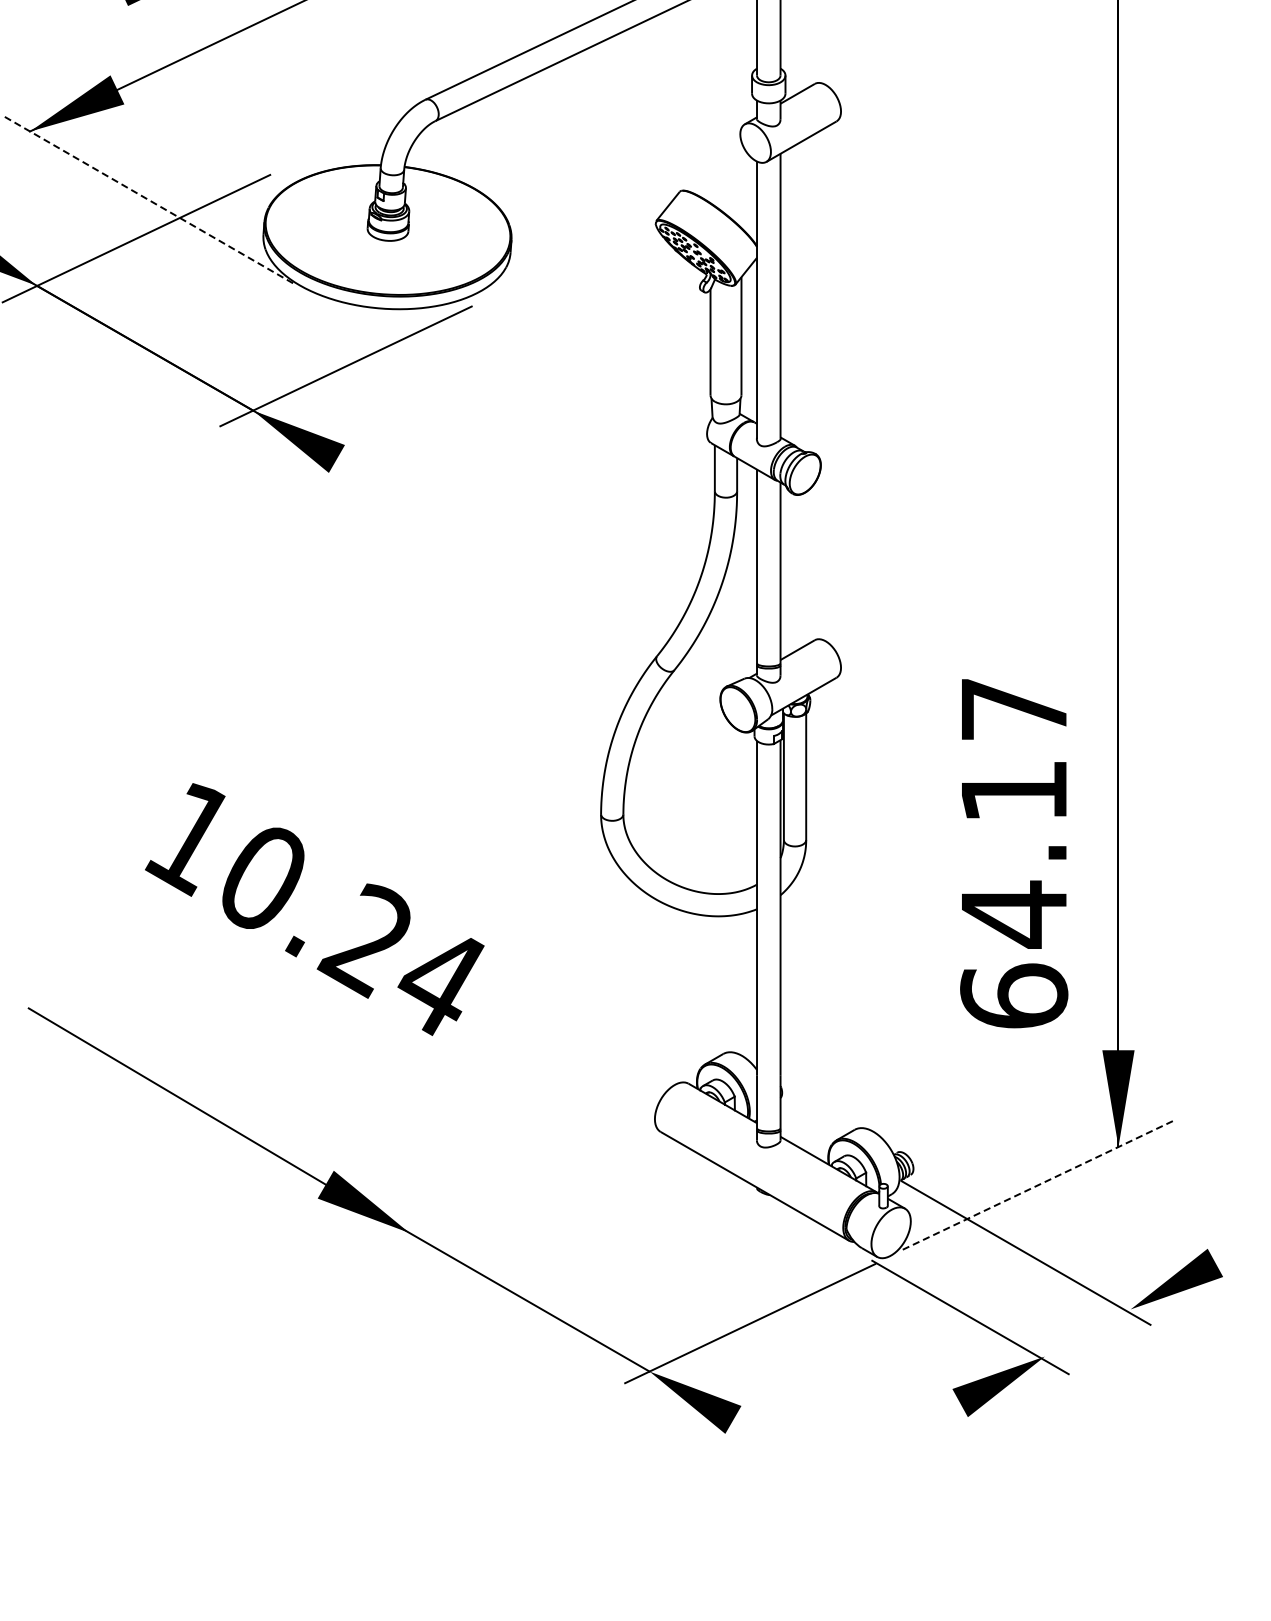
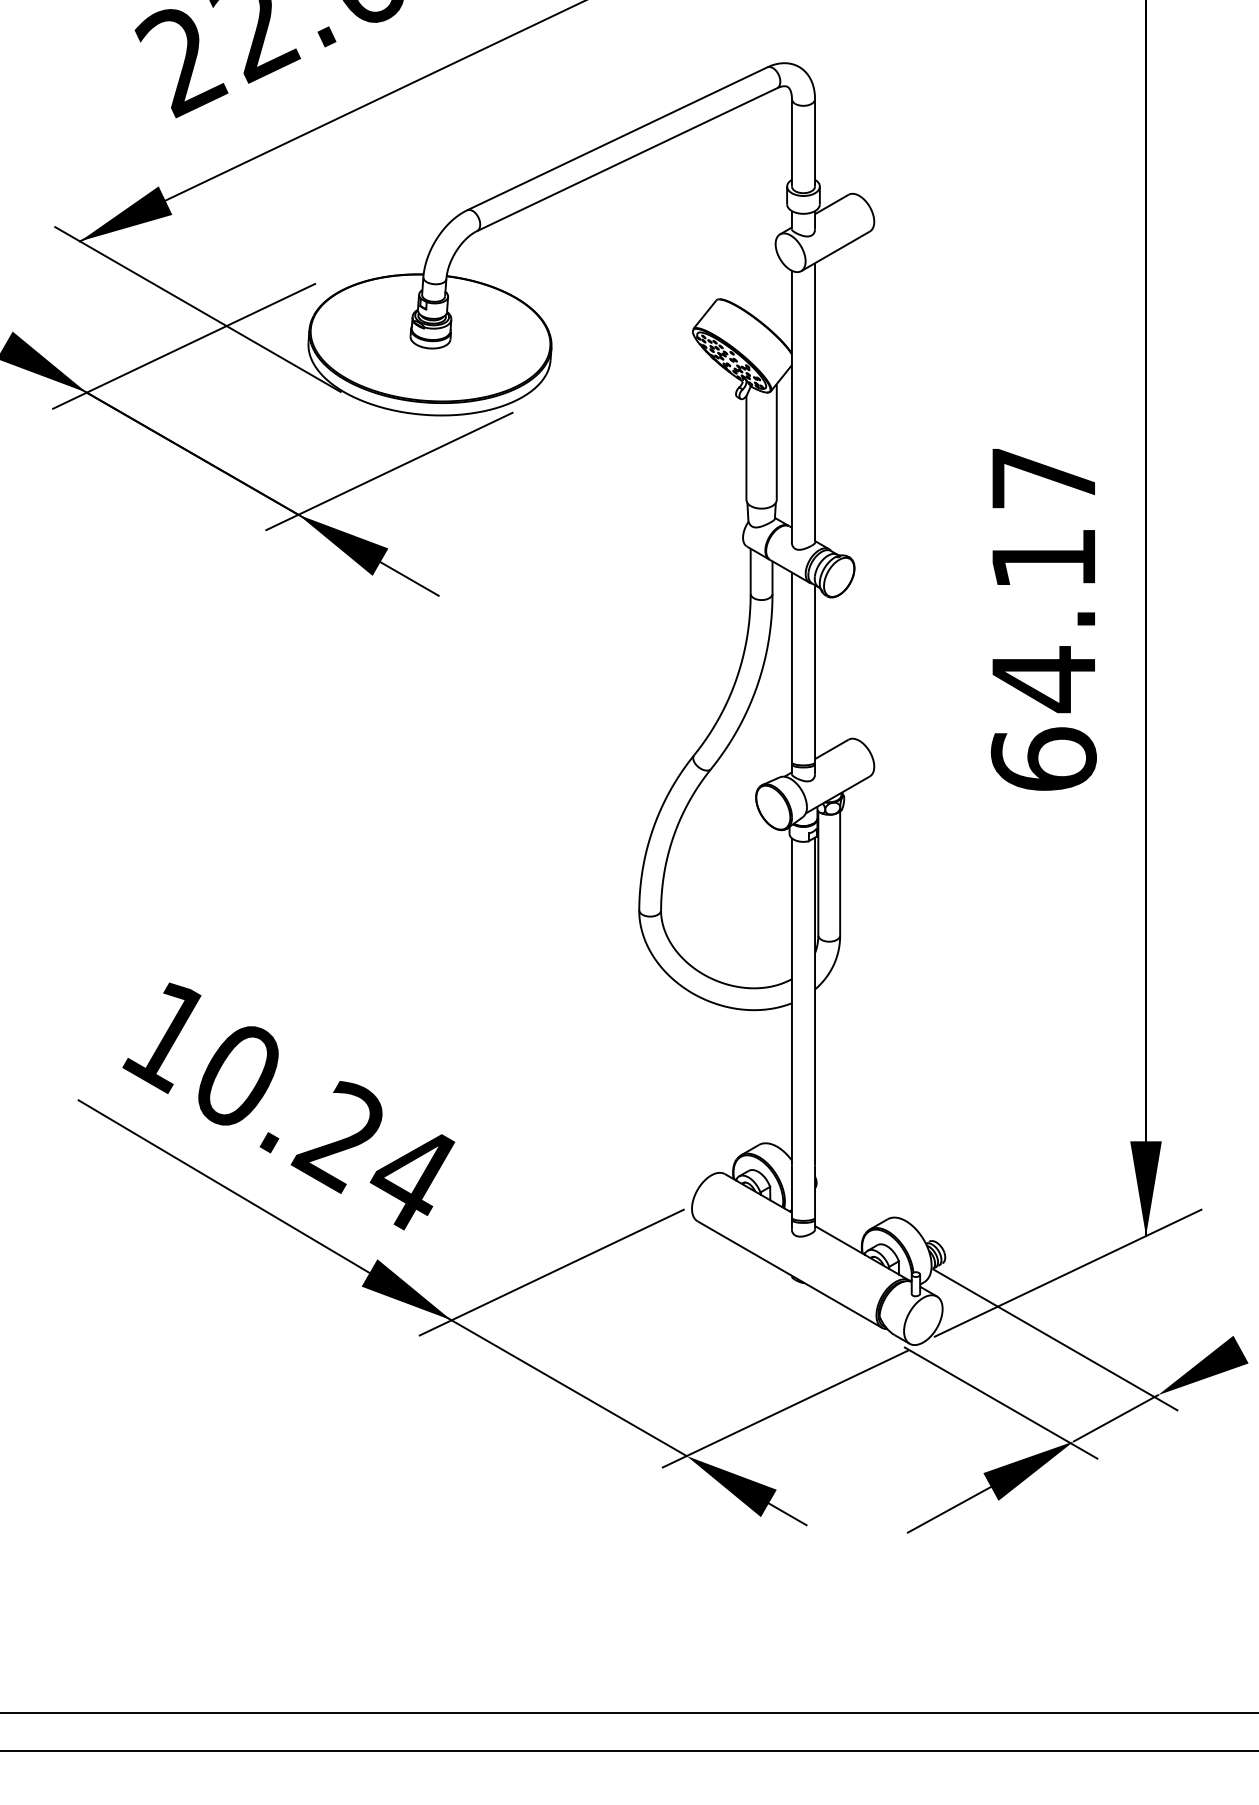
line: (150, 201) -> (197, 309), dashed -> solid
line: (366, 475) -> (409, 578), added
text: (1013, 853) -> (1043, 619), moved
text: (314, 909) -> (288, 1106), moved
line: (511, 1184) -> (551, 1272), added
line: (1039, 1185) -> (1068, 1273), dashed -> solid
line: (1087, 1333) -> (1115, 1418), added
line: (916, 1426) -> (948, 1509), added
line: (752, 1431) -> (787, 1514), added

